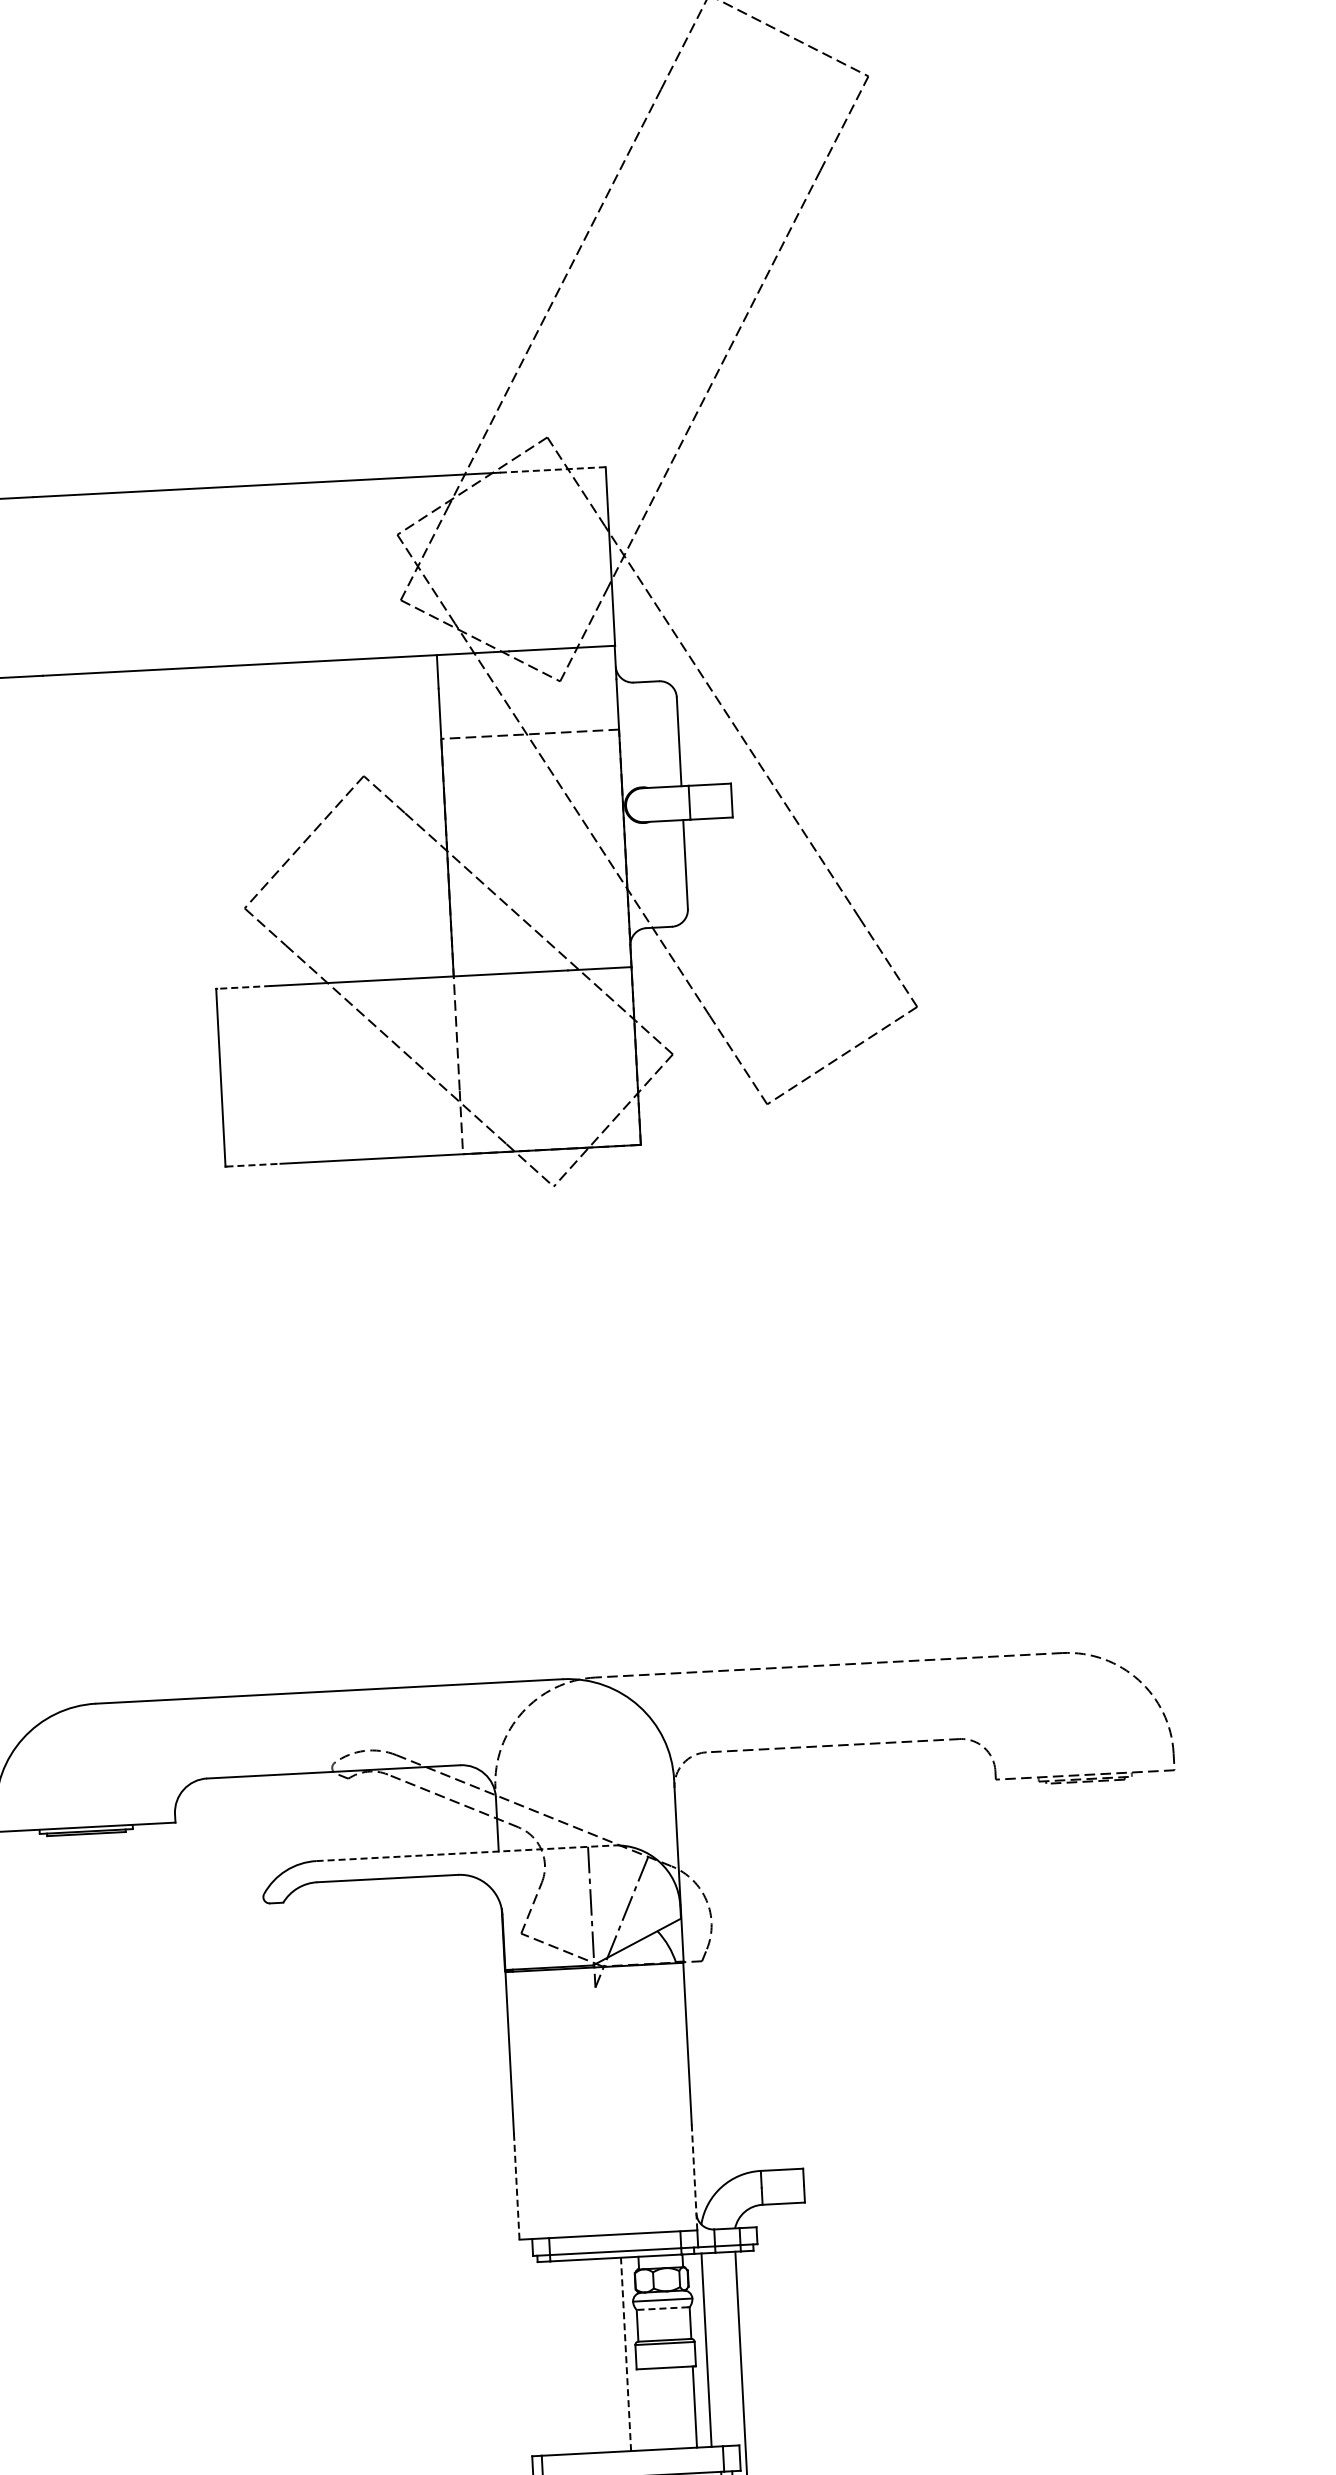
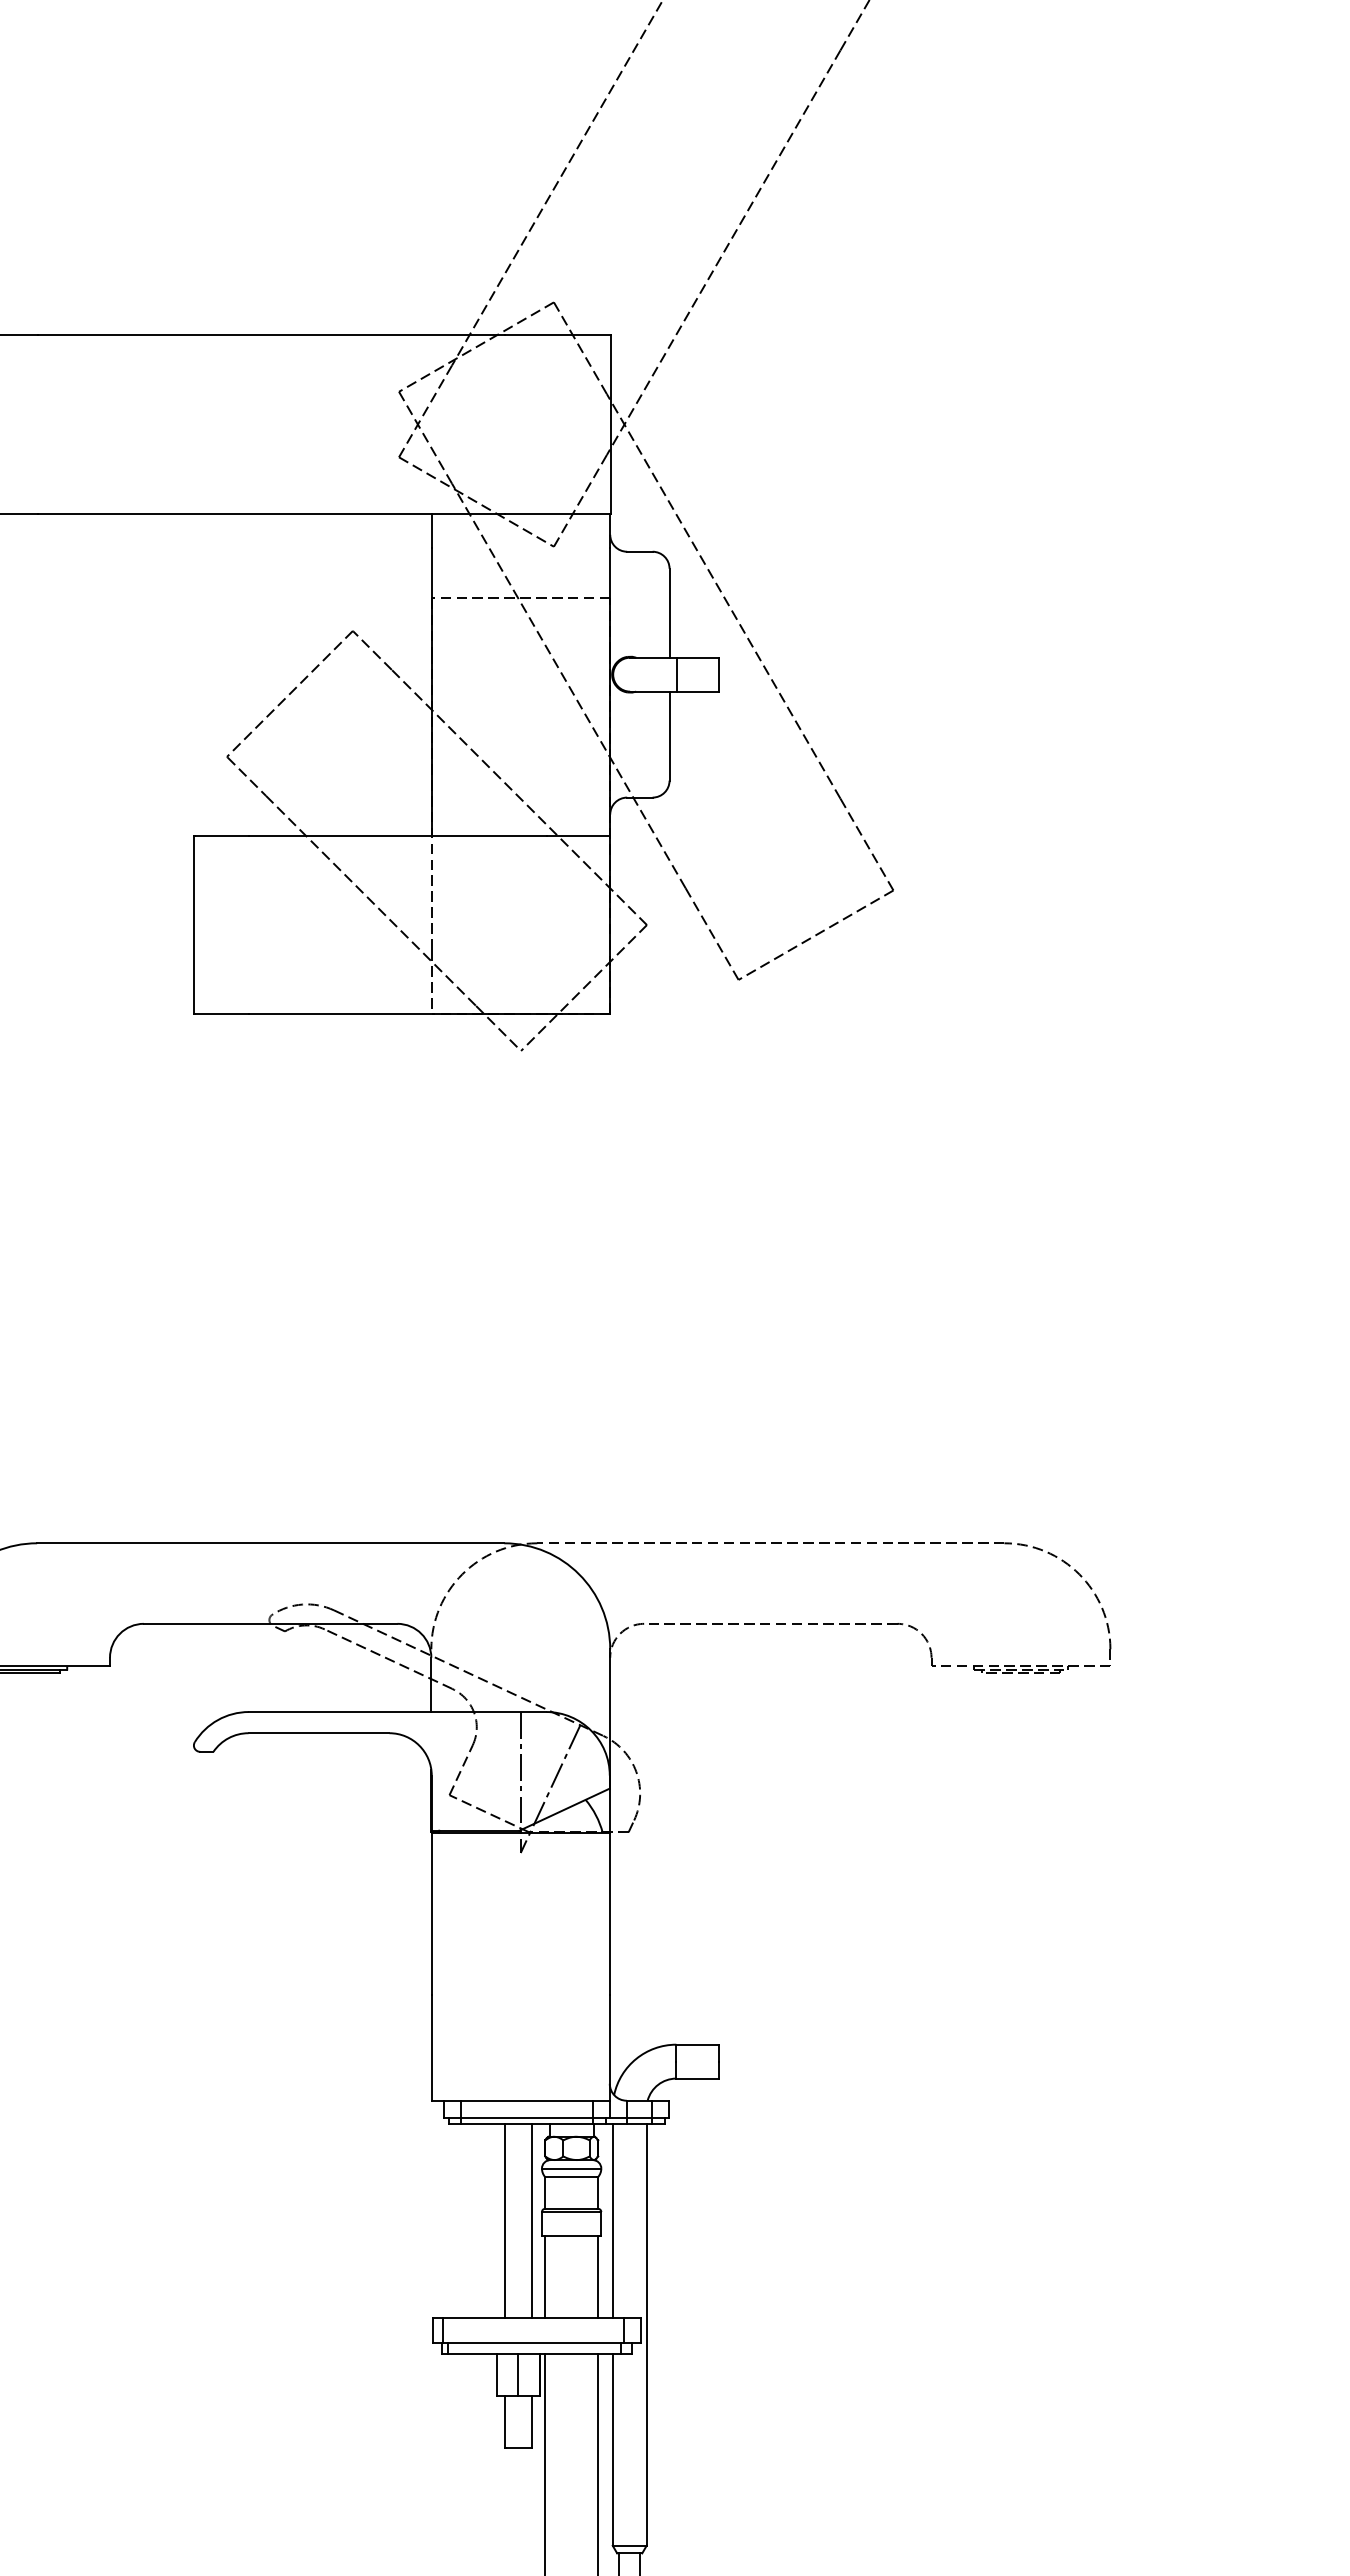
line: (552, 470) -> (557, 335), dashed -> solid
line: (243, 987) -> (221, 835), dashed -> solid
line: (253, 1164) -> (222, 1013), dashed -> solid
line: (464, 1853) -> (397, 1712), dashed -> solid
line: (694, 2177) -> (609, 2047), dashed -> solid
line: (516, 2186) -> (431, 2047), dashed -> solid
line: (663, 2309) -> (571, 2177), dashed -> solid
line: (626, 2354) -> (532, 2220), dashed -> solid
line: (599, 2355) -> (505, 2220), added
line: (642, 2409) -> (545, 2276), added

